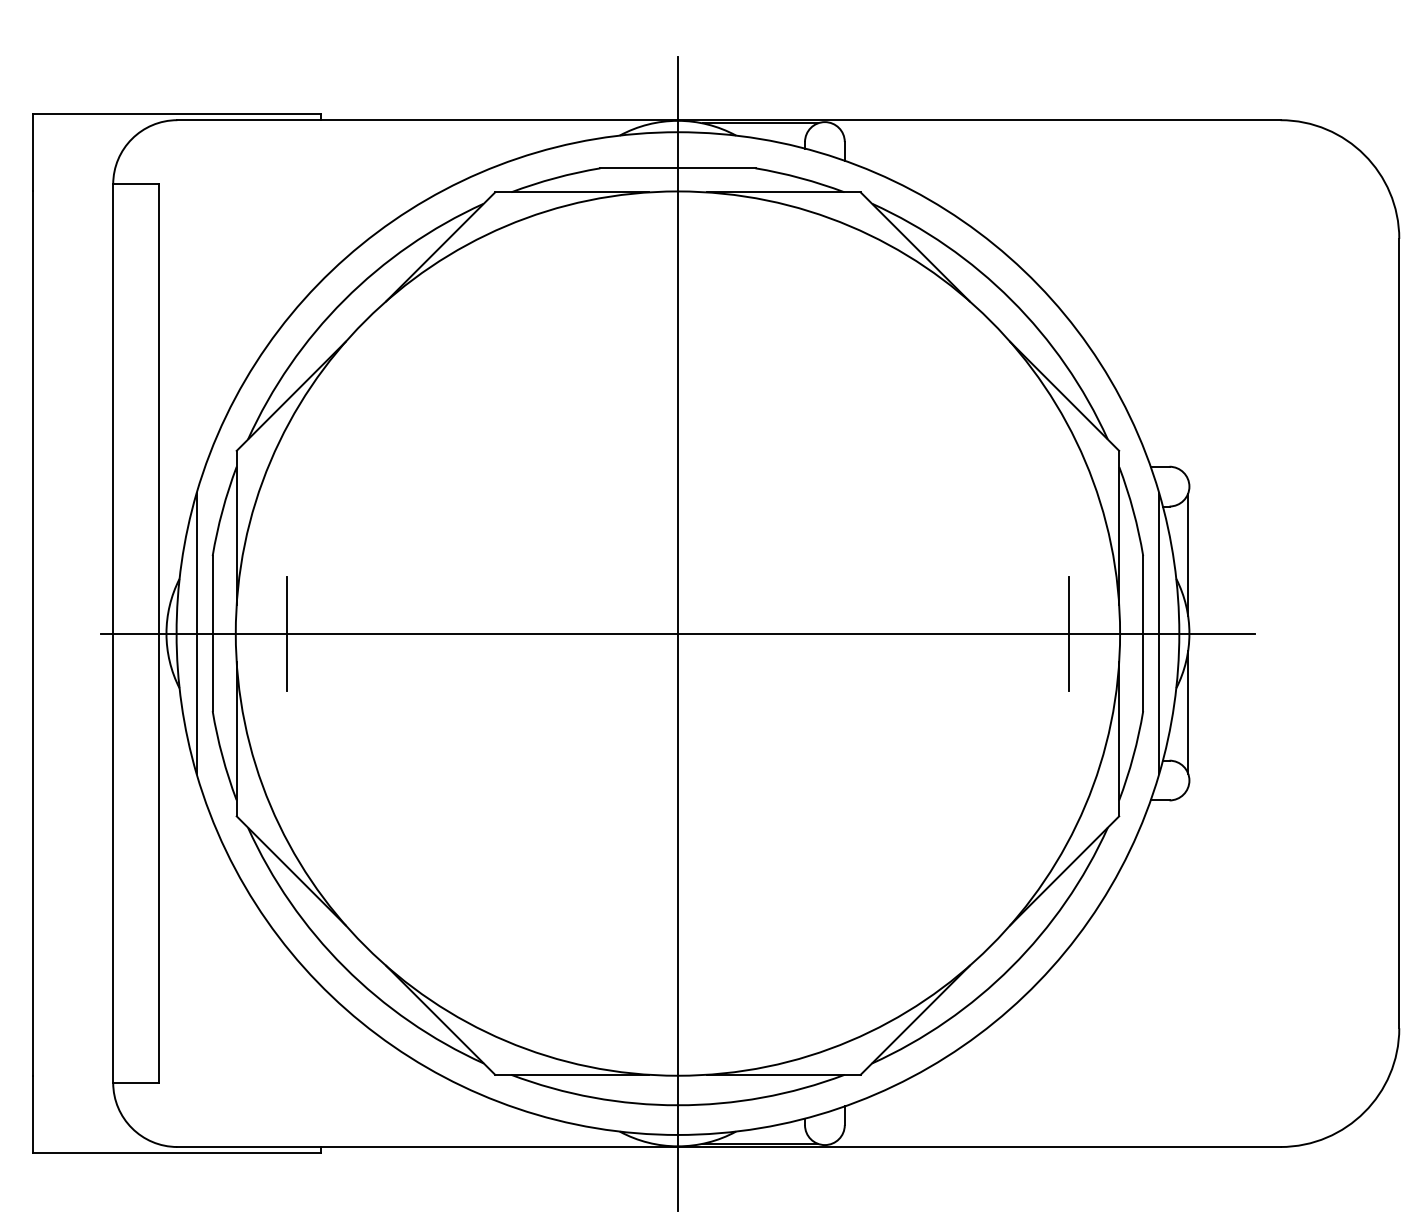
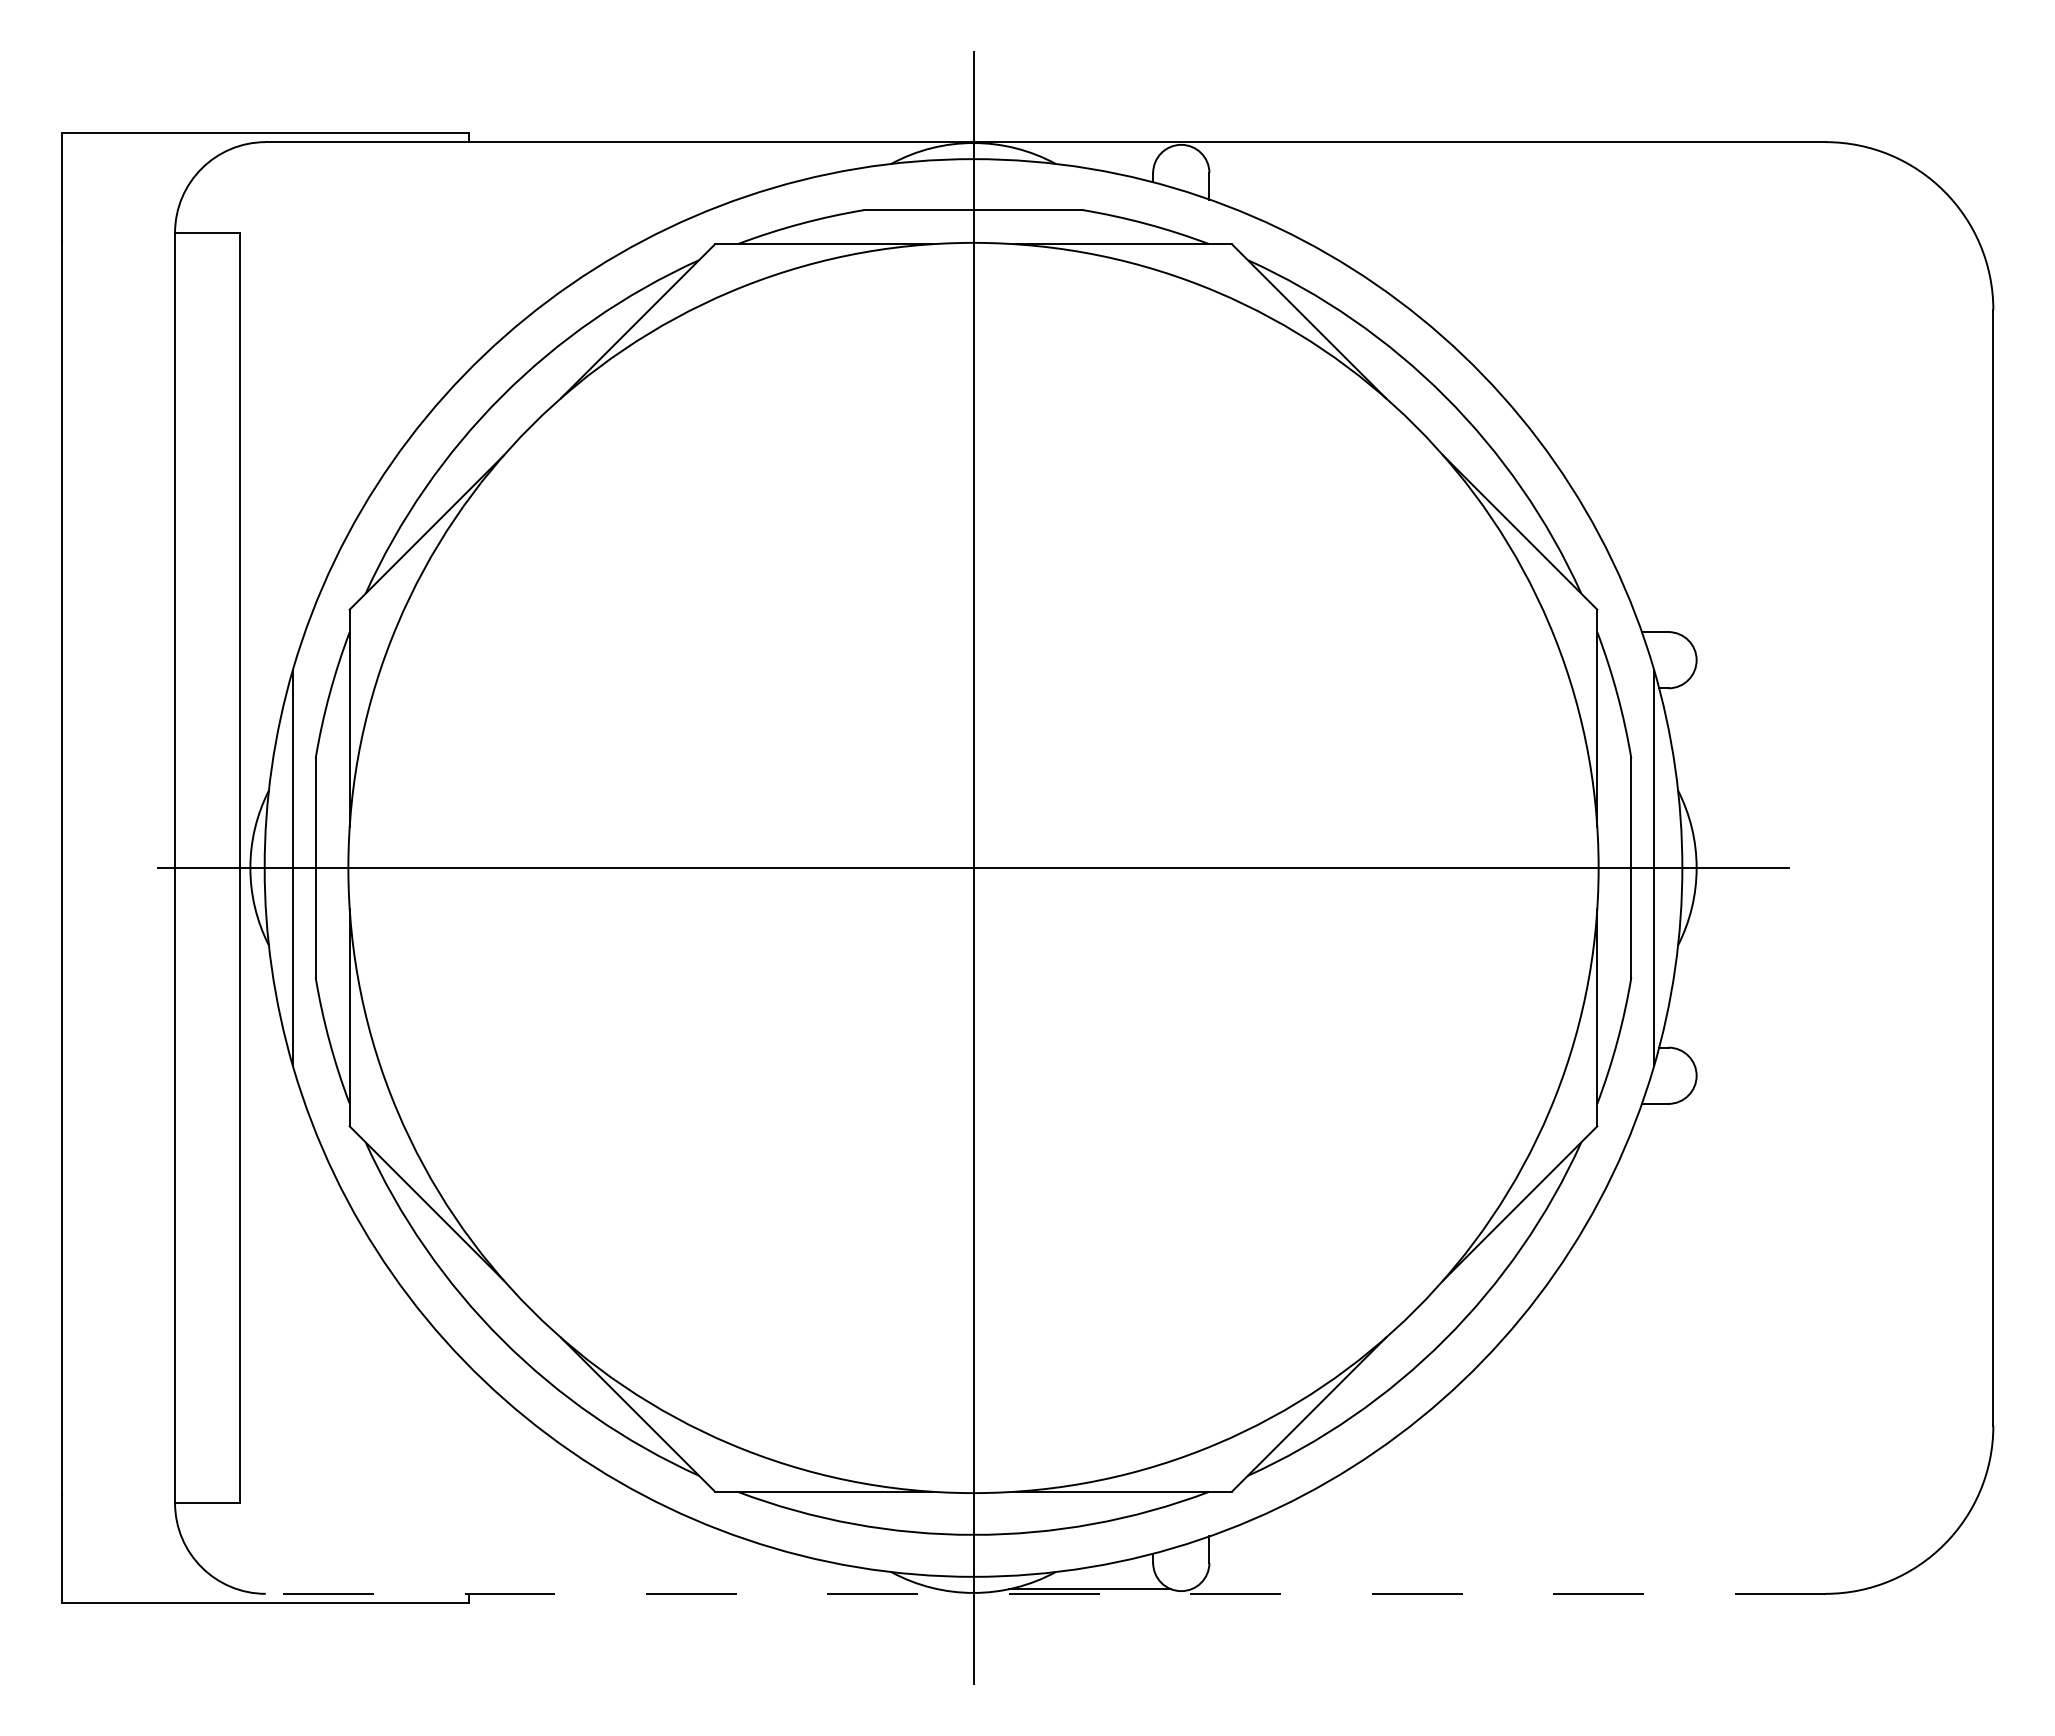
line: (759, 123) -> (1089, 146), removed
line: (1187, 554) -> (1694, 756), removed
line: (286, 633) -> (420, 867), removed
line: (1069, 633) -> (1526, 867), removed
line: (1187, 711) -> (1694, 978), removed
line: (728, 1146) -> (1045, 1593), solid -> dashed

